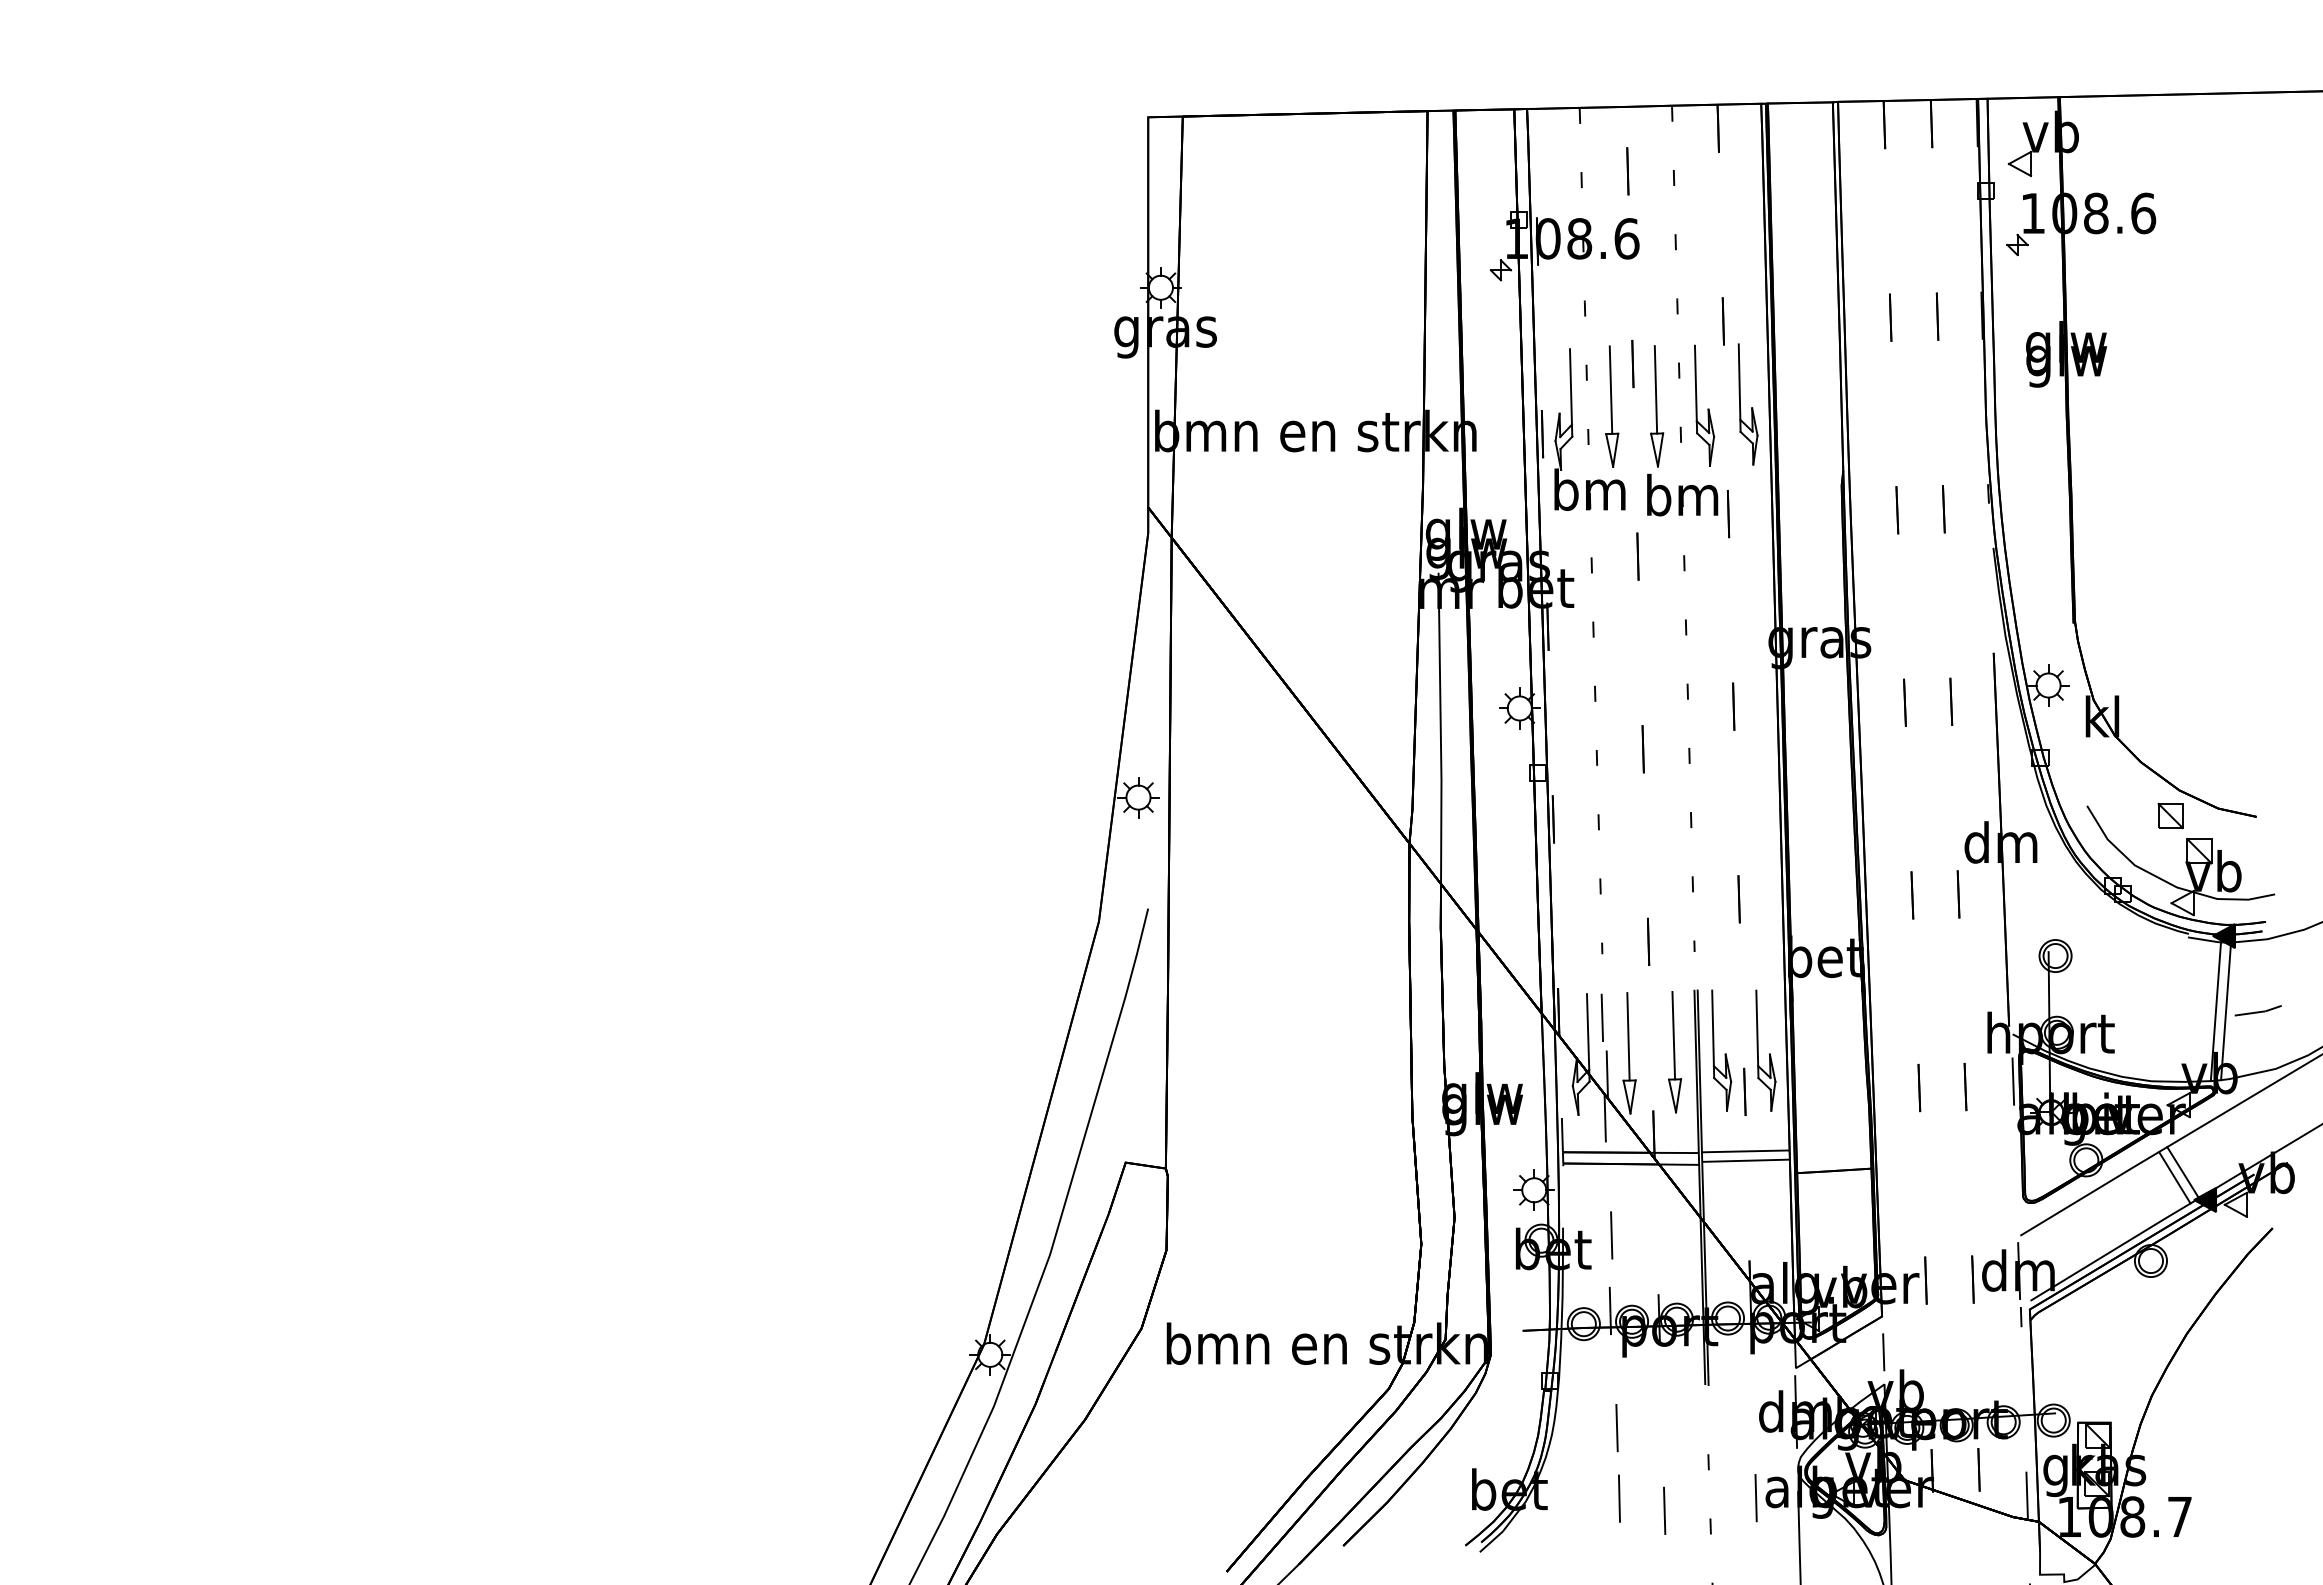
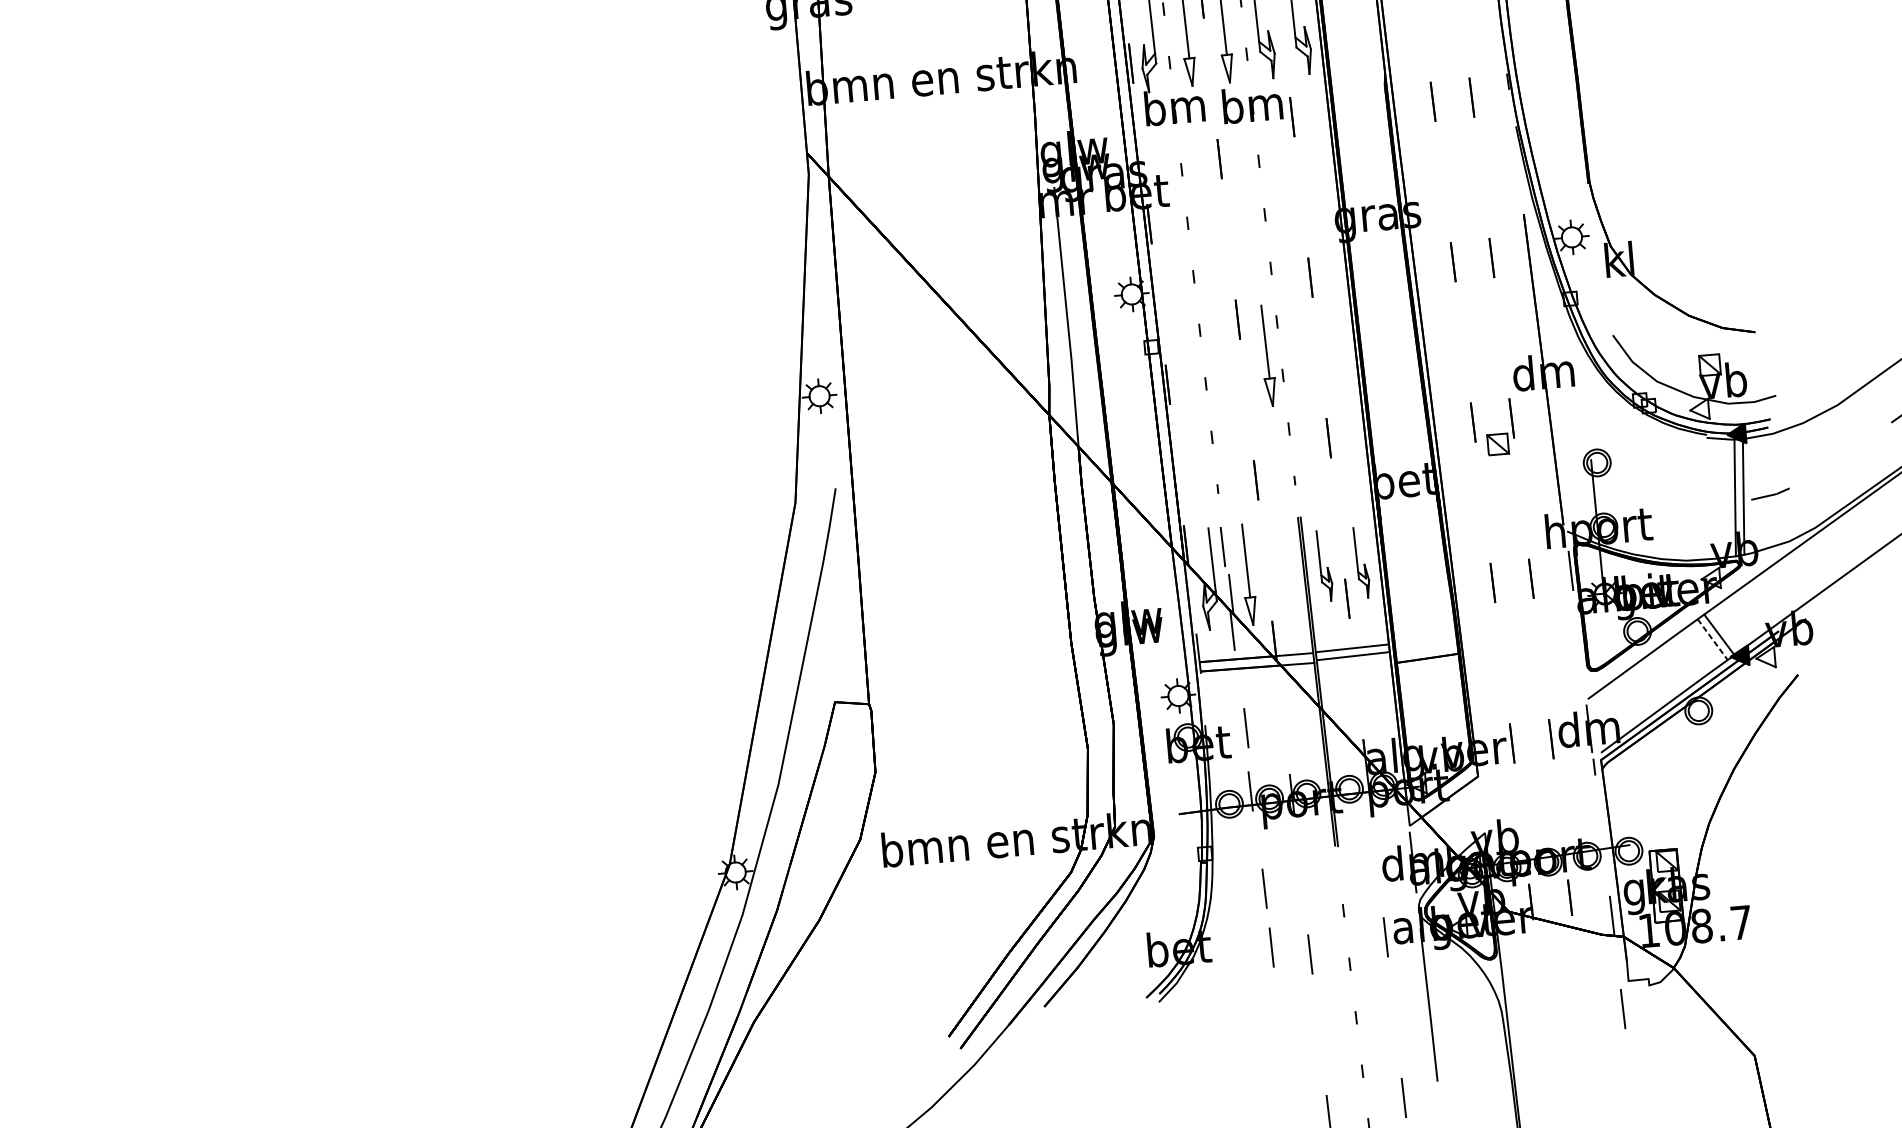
part: (2170, 815) -> (1497, 444), moved
part: (1721, 1050) -> (1324, 565), size x0.7
part: (1765, 1050) -> (1361, 562), size x0.7
part: (1674, 1052) -> (1267, 356), moved
line: (2175, 1178) -> (1713, 640), solid -> dashed
line: (1883, 1352) -> (1481, 806), removed

